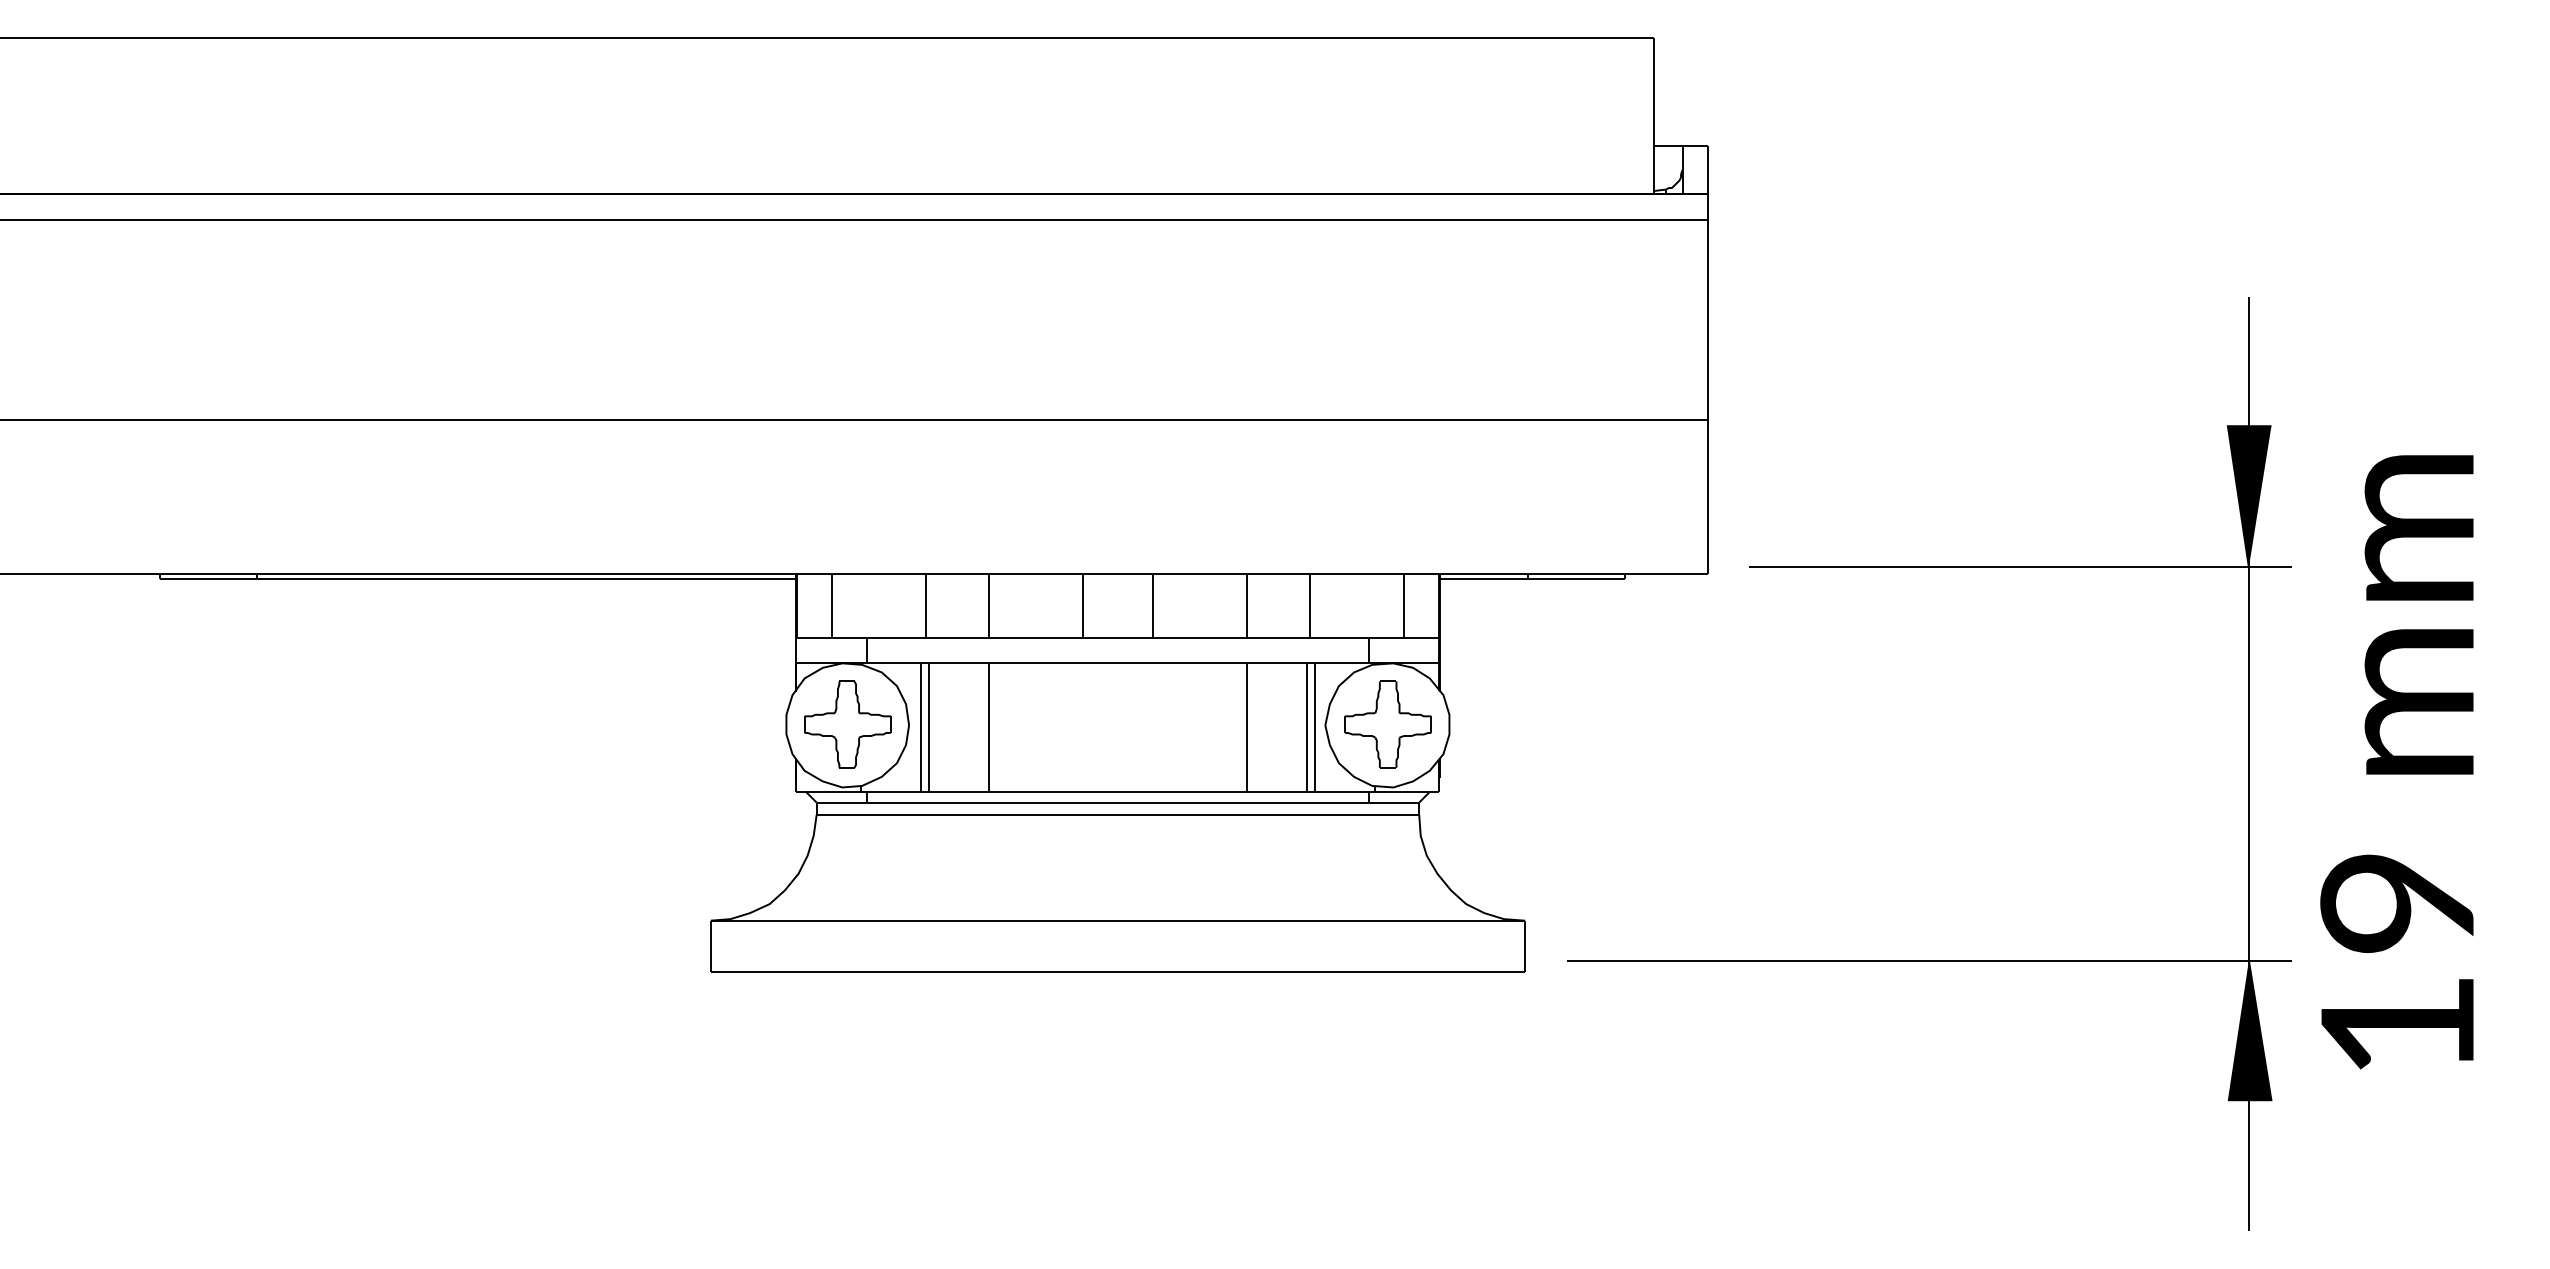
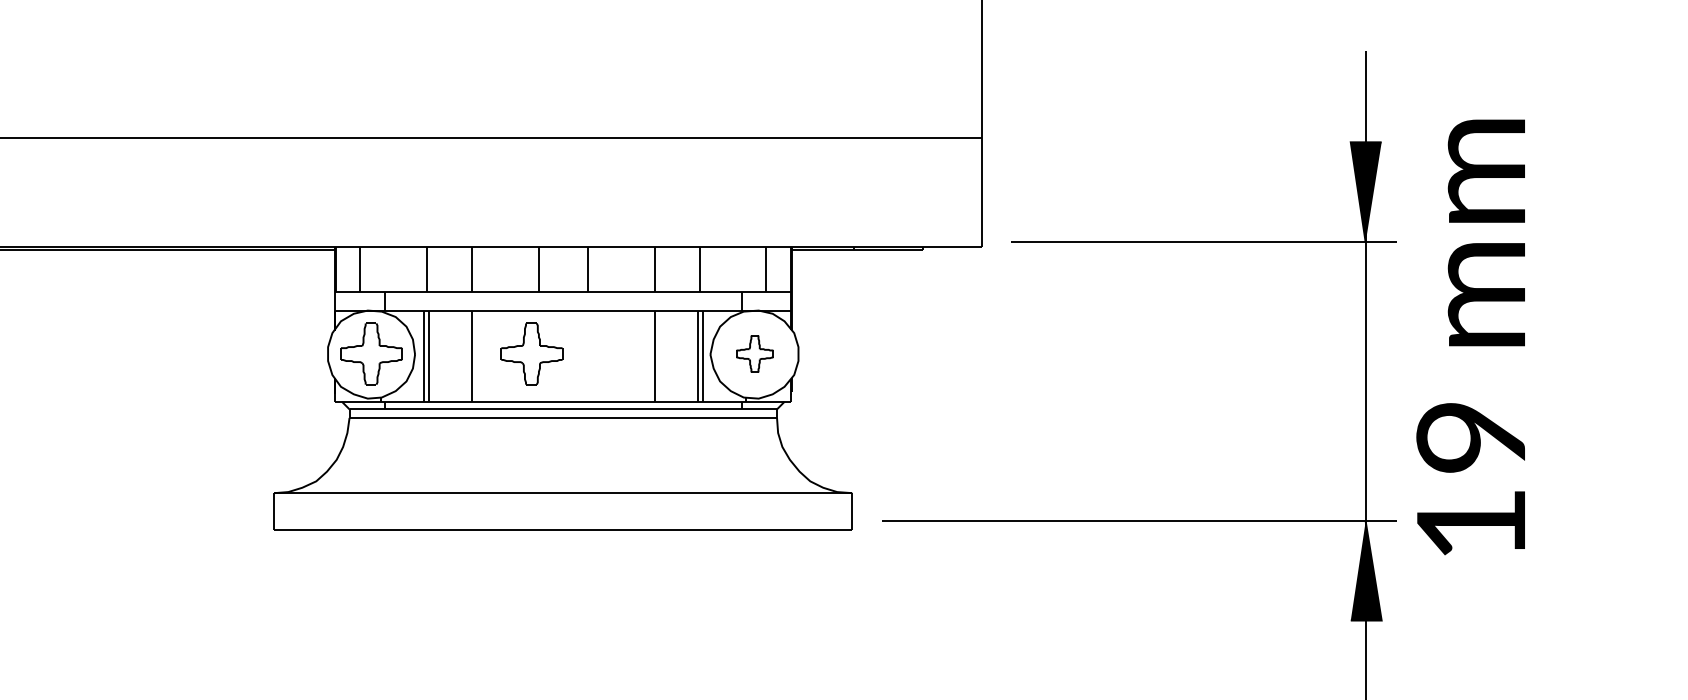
part: (1073, 724) -> (531, 353), added
part: (1387, 724) -> (754, 353), size x0.6
text: (2396, 762) -> (1470, 337), moved

